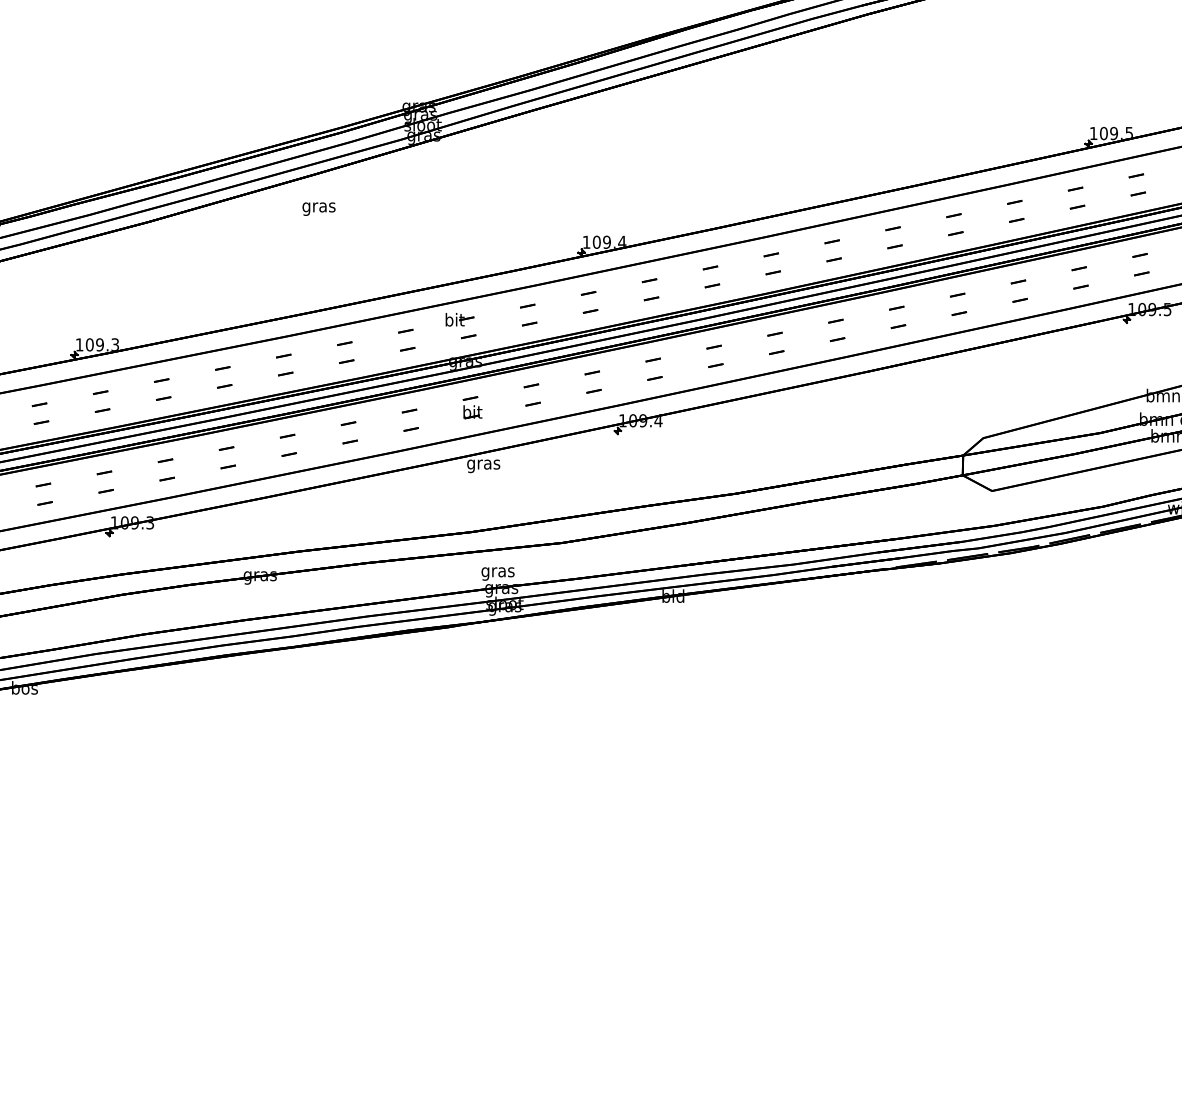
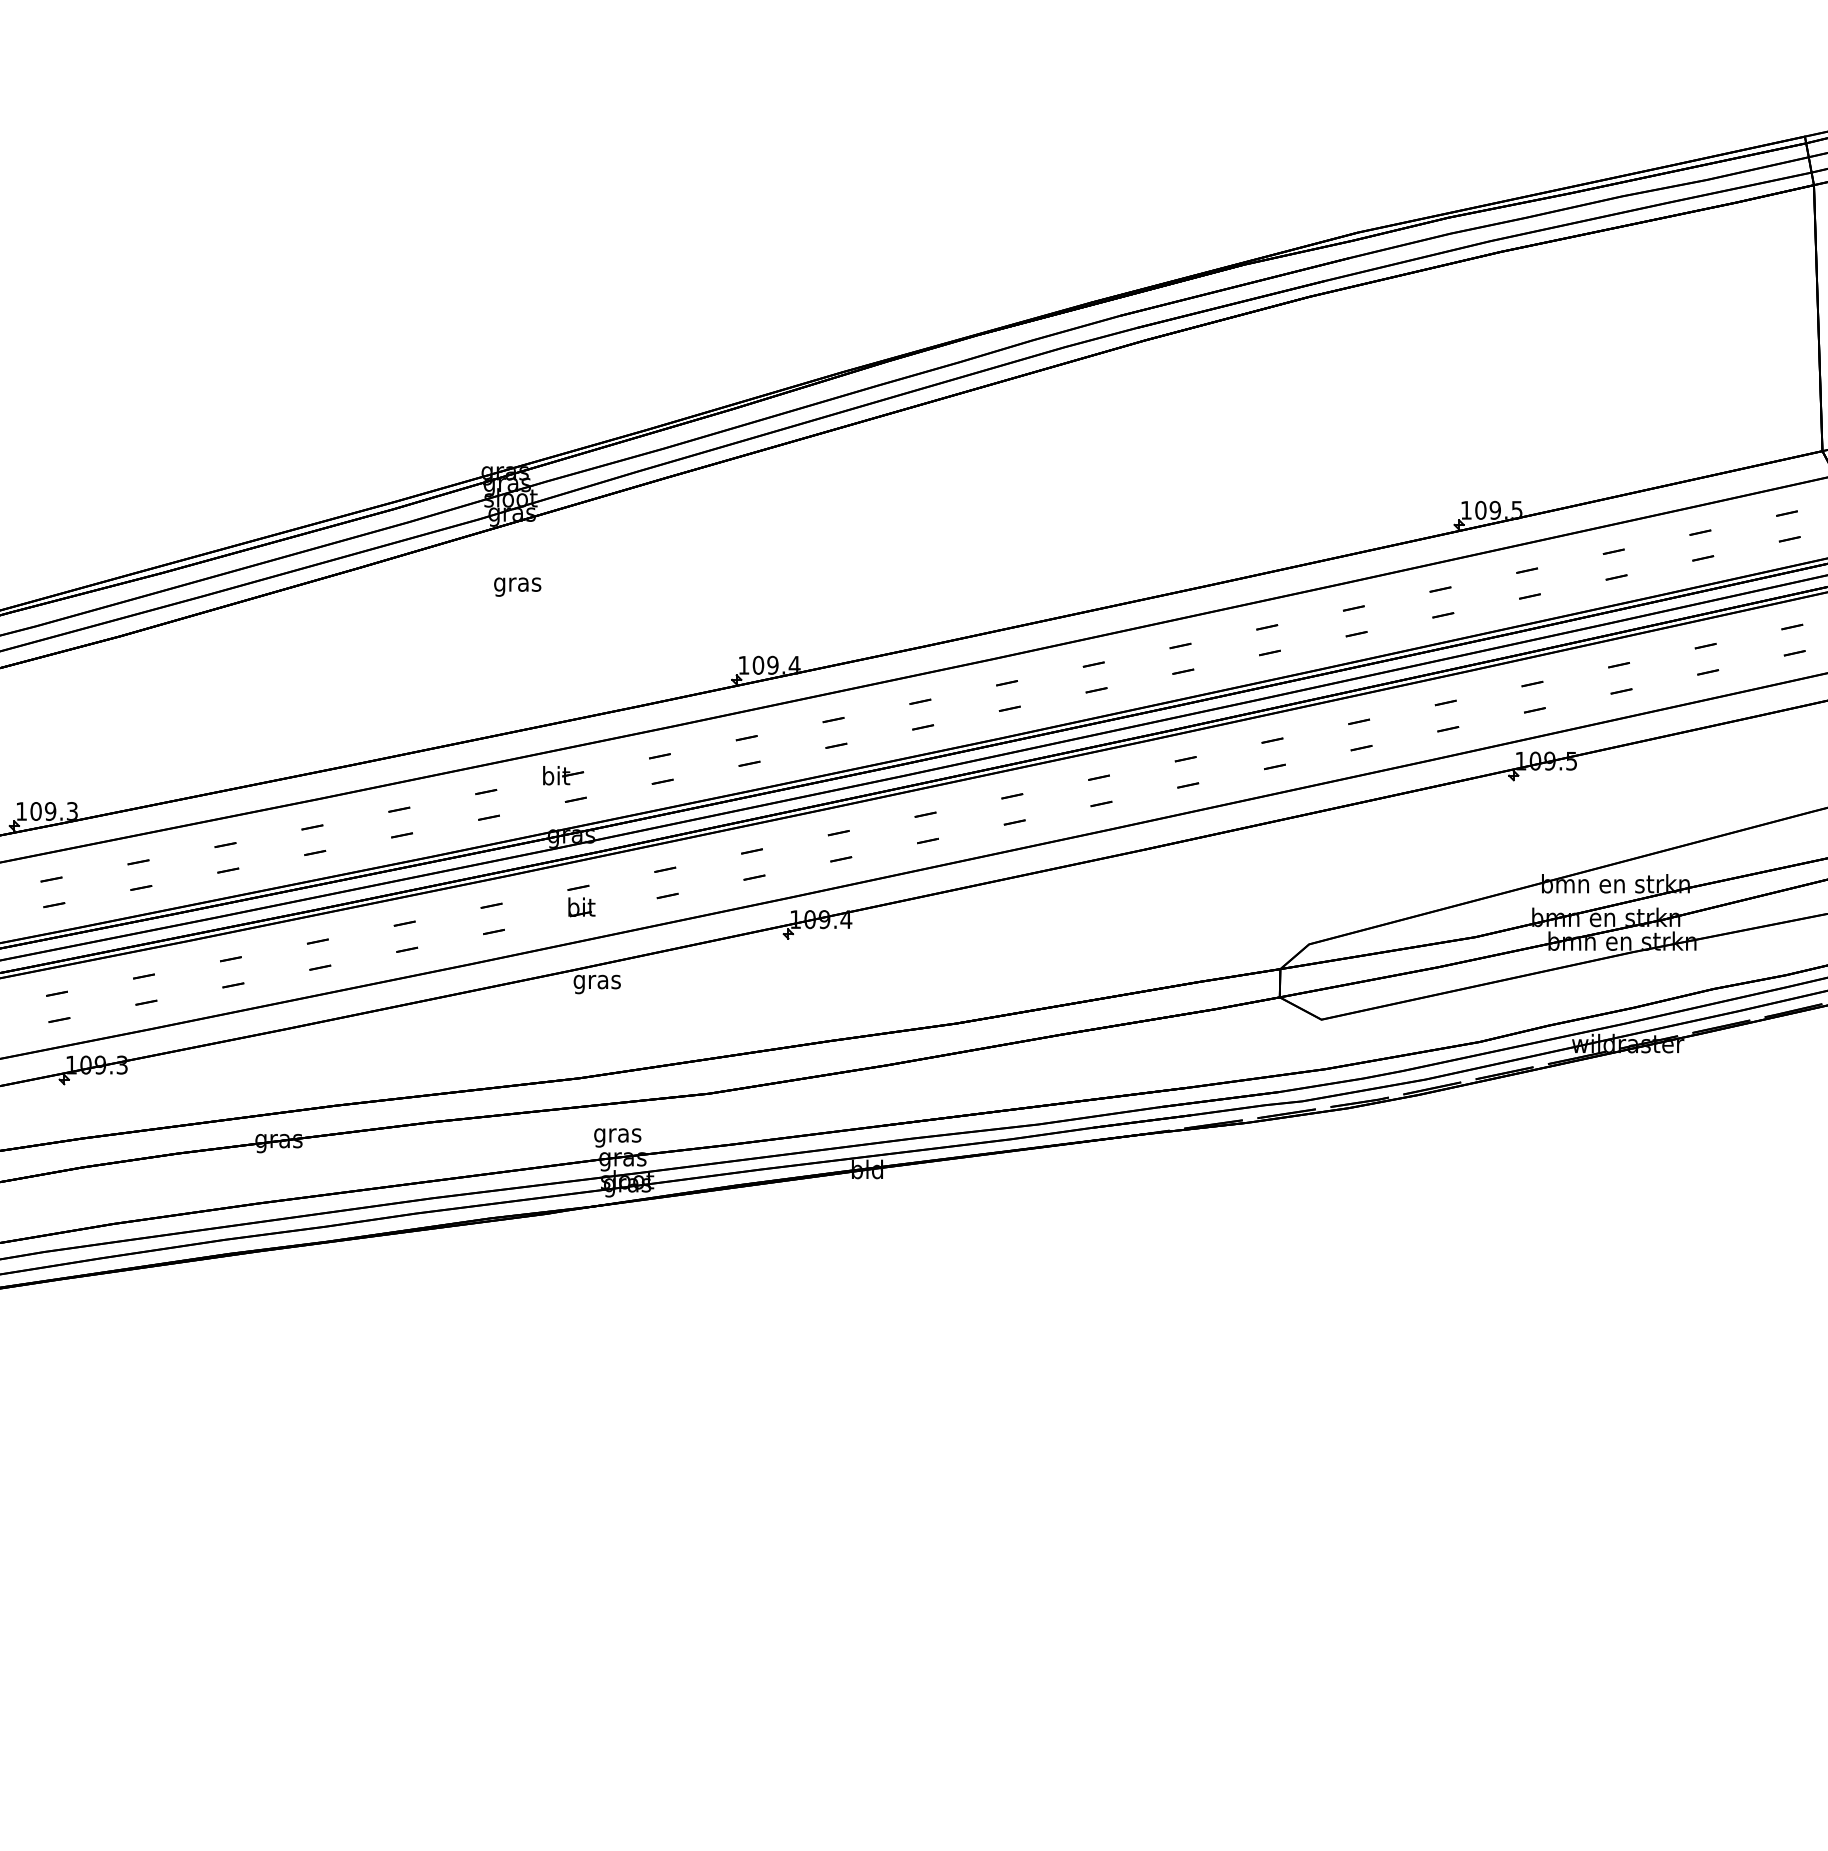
text: (318, 208) -> (517, 586), moved

